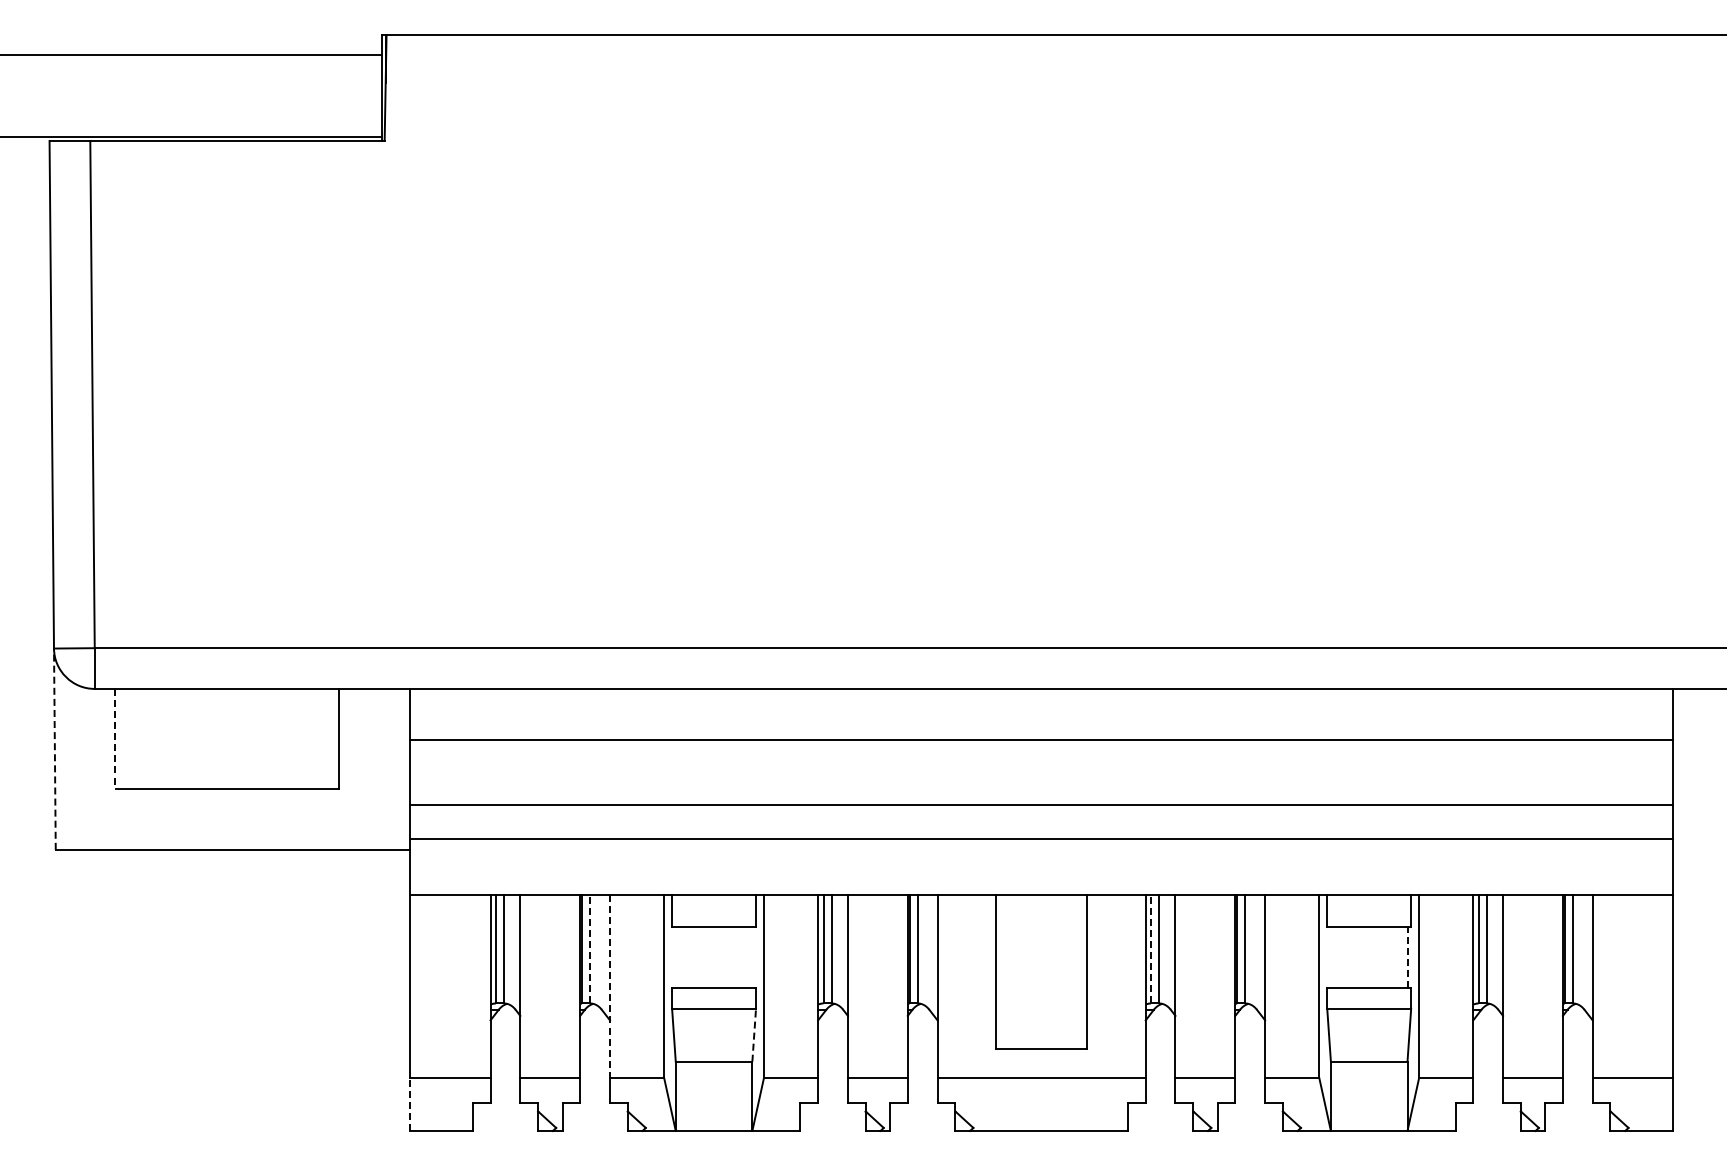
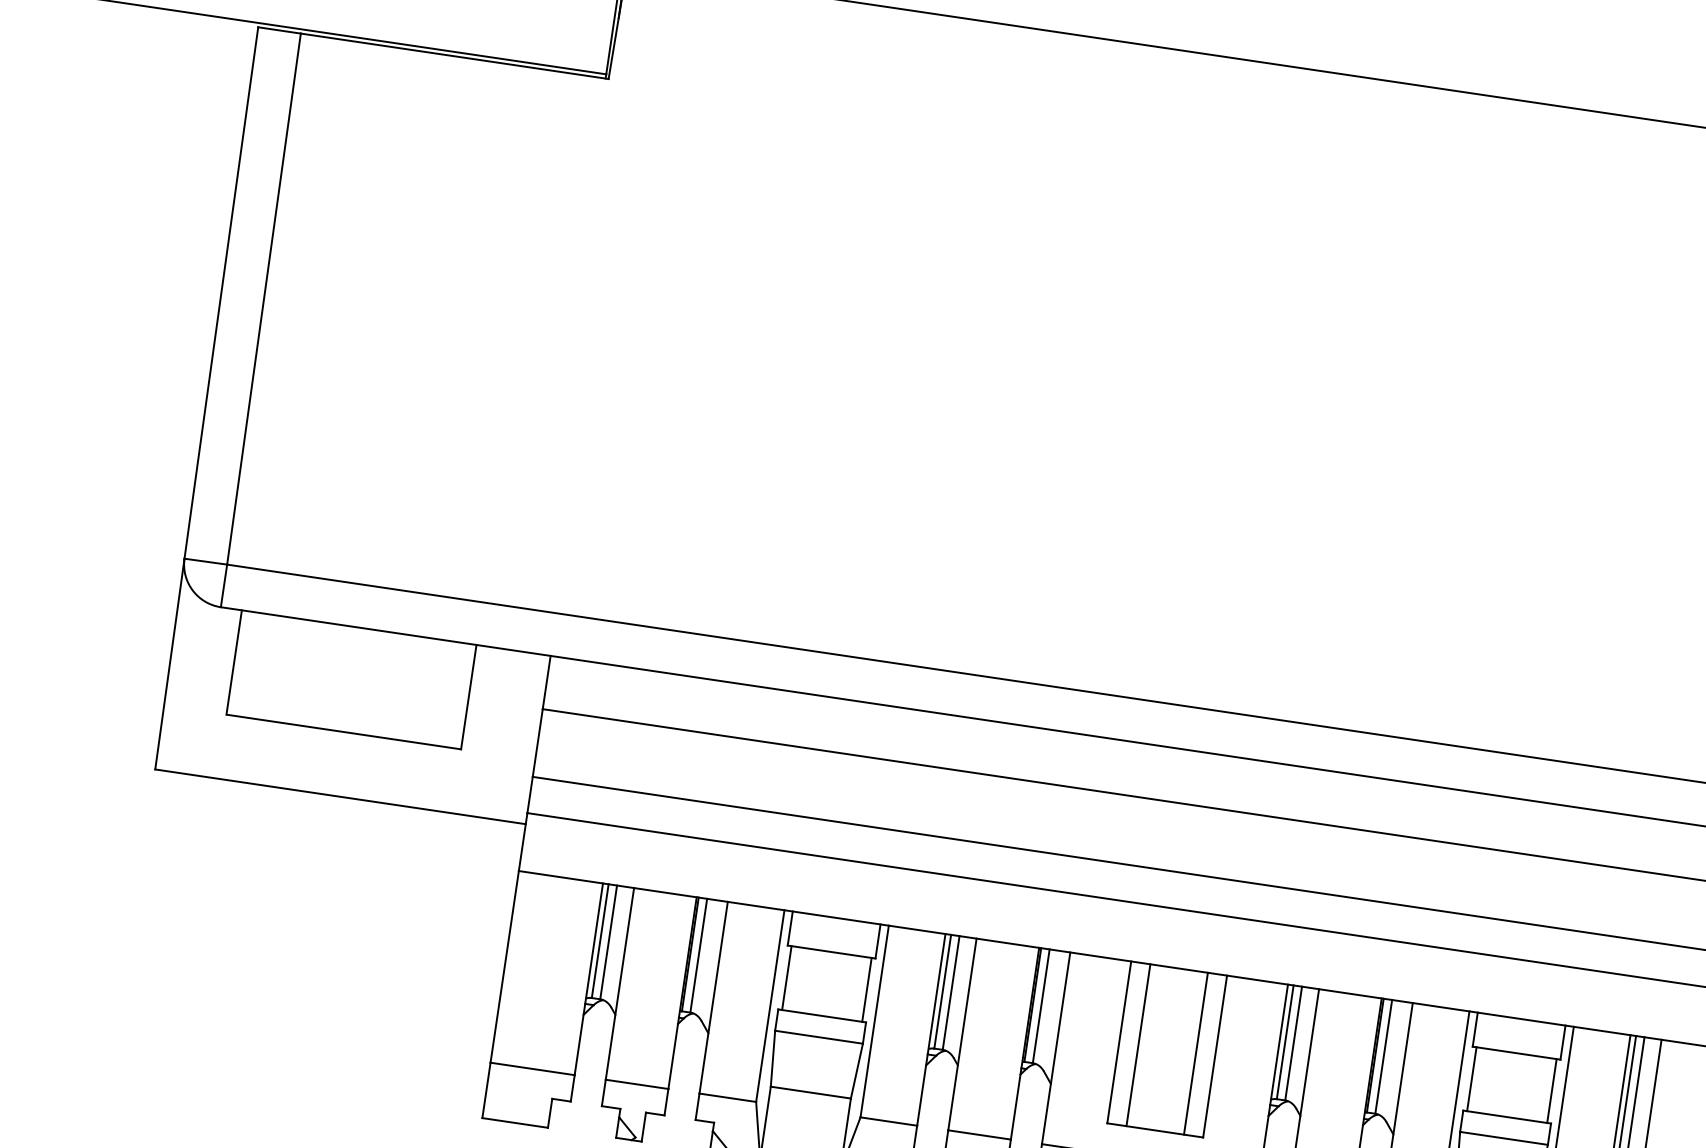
line: (114, 738) -> (233, 662), dashed -> solid
line: (54, 749) -> (169, 664), dashed -> solid
line: (590, 948) -> (699, 955), dashed -> solid
line: (1151, 948) -> (1285, 1041), dashed -> solid
line: (675, 957) -> (786, 977), added
line: (752, 957) -> (867, 989), added
line: (1330, 957) -> (1471, 1078), added
line: (1407, 957) -> (1551, 1090), dashed -> solid
line: (1014, 971) -> (1138, 1044), added
line: (1069, 971) -> (1196, 1053), added
line: (609, 986) -> (713, 997), dashed -> solid
line: (754, 1035) -> (857, 1071), dashed -> solid
line: (410, 1103) -> (487, 1089), dashed -> solid

